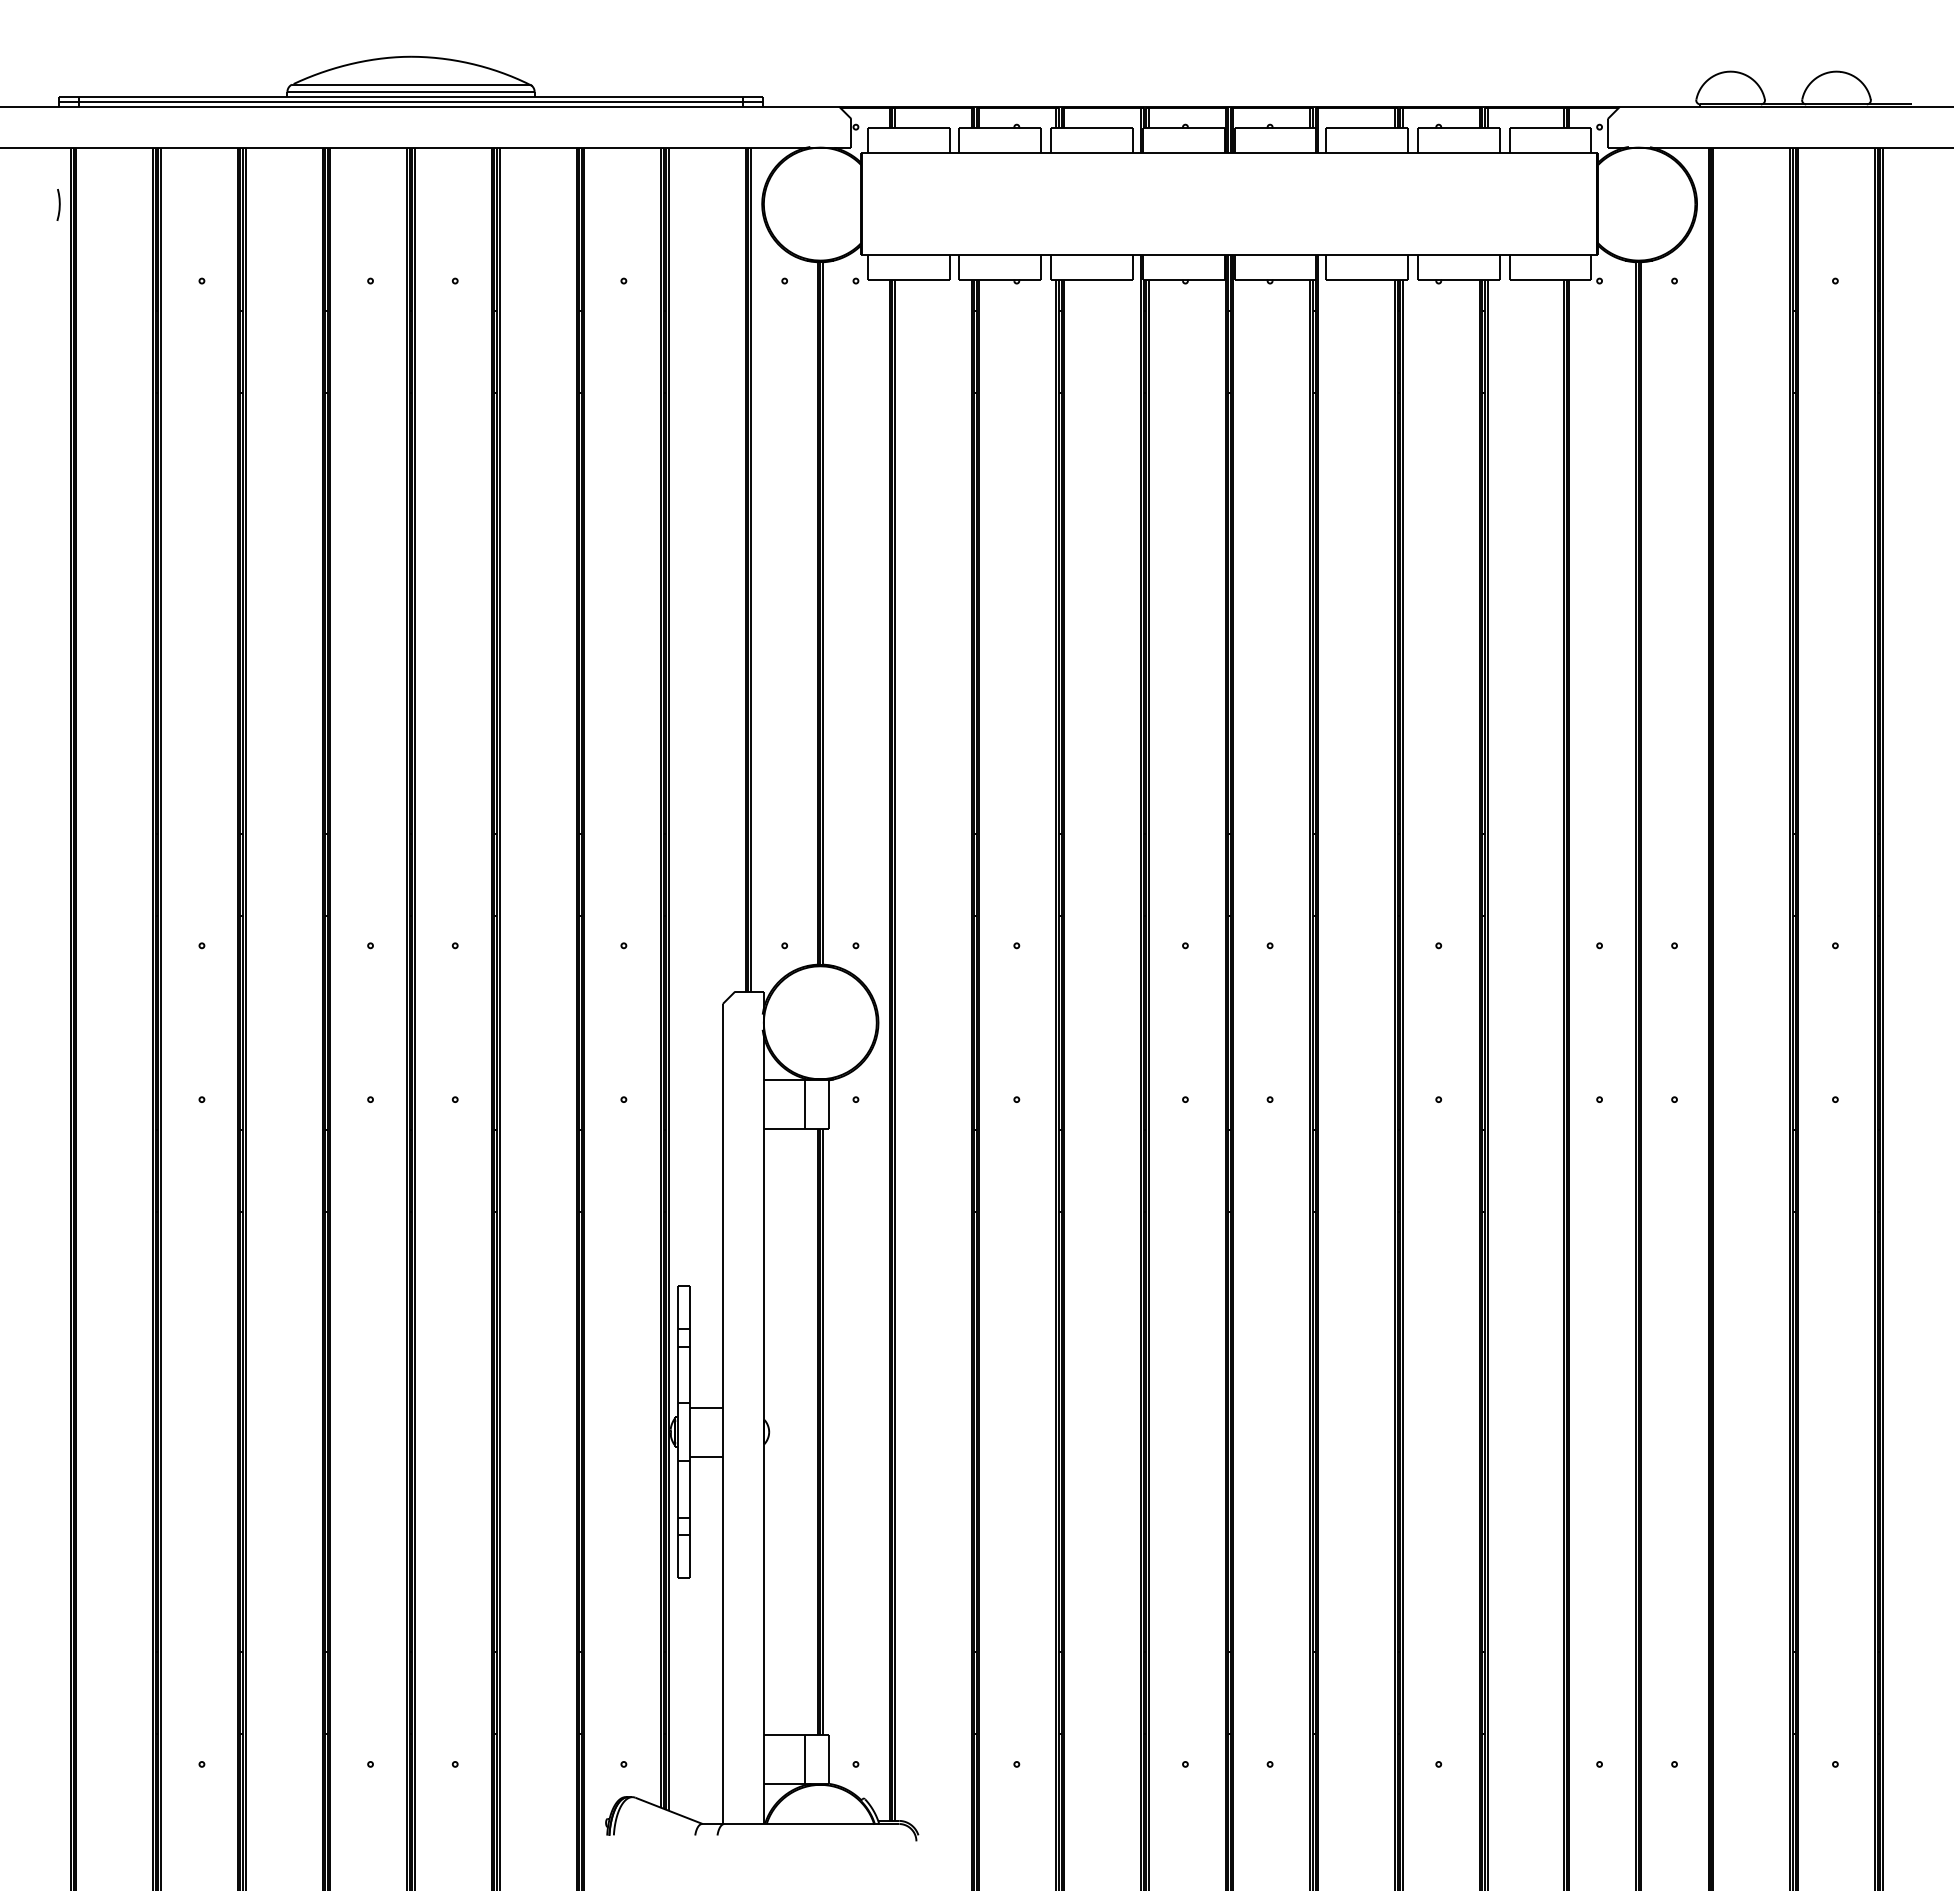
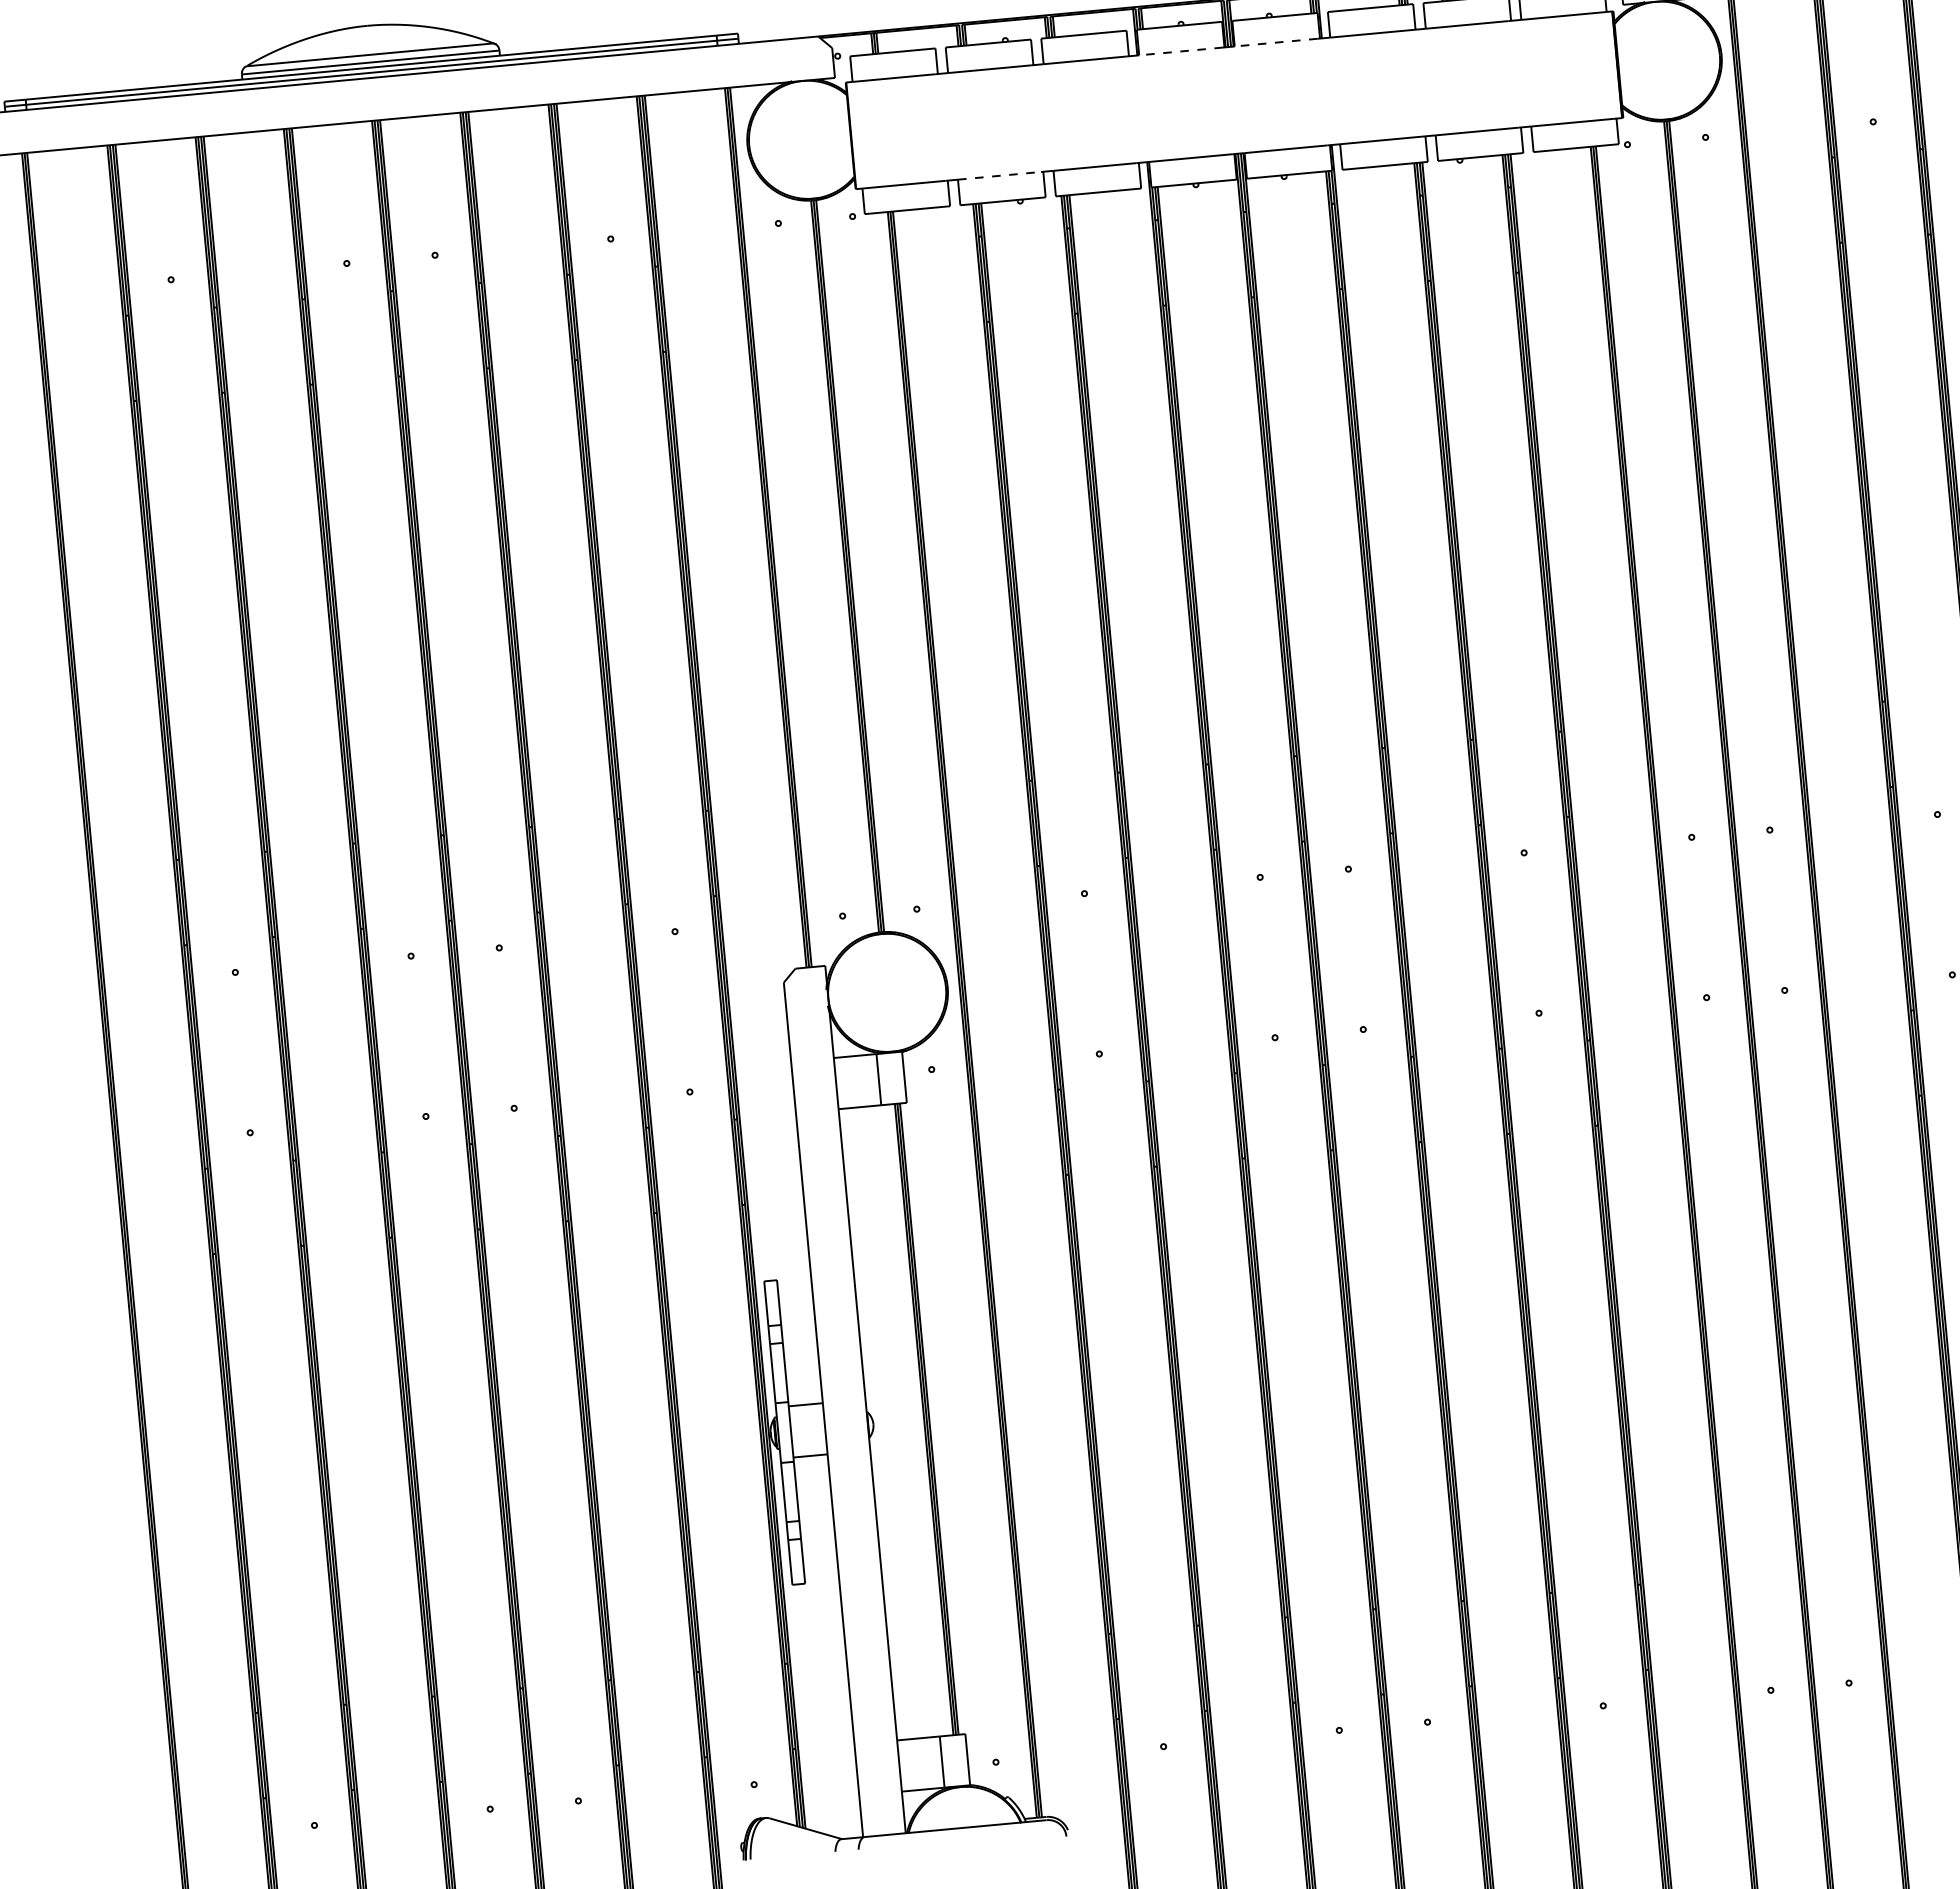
line: (1182, 152) -> (1180, 51), solid -> dashed
line: (1274, 152) -> (1276, 42), solid -> dashed
curve: (58, 204) -> (14, 213), removed
line: (999, 255) -> (999, 176), solid -> dashed

